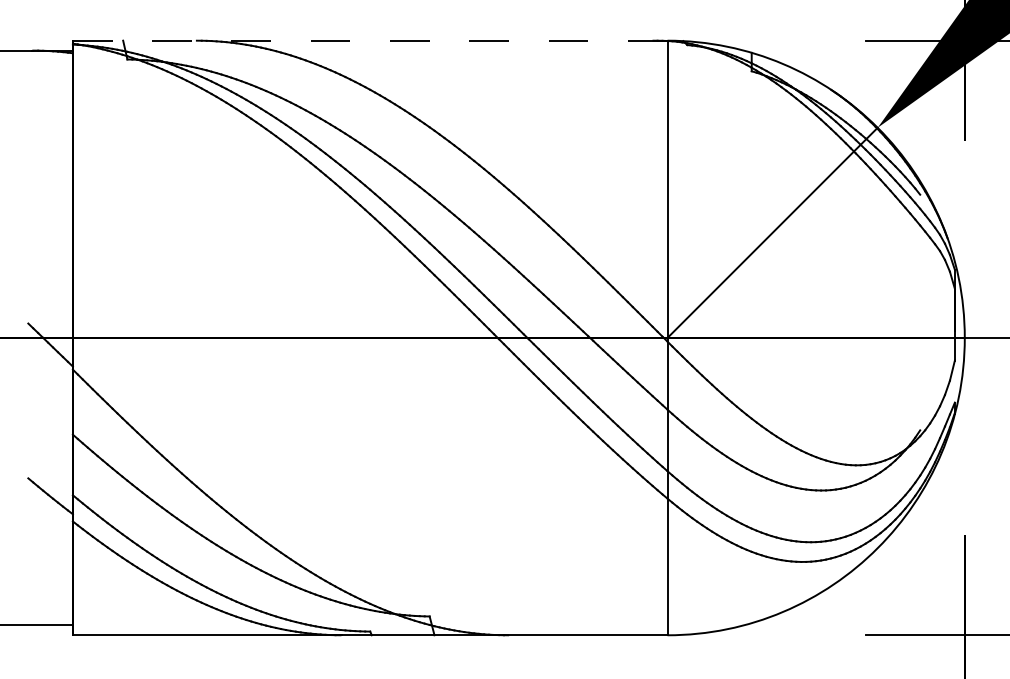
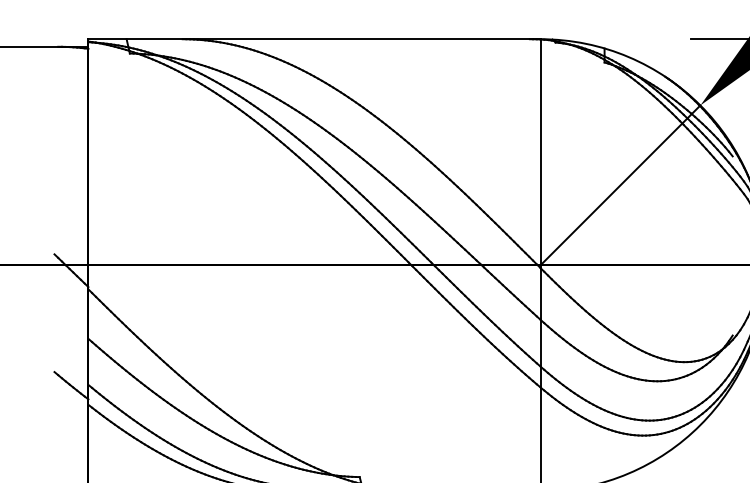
line: (369, 40) -> (313, 39), dashed -> solid

